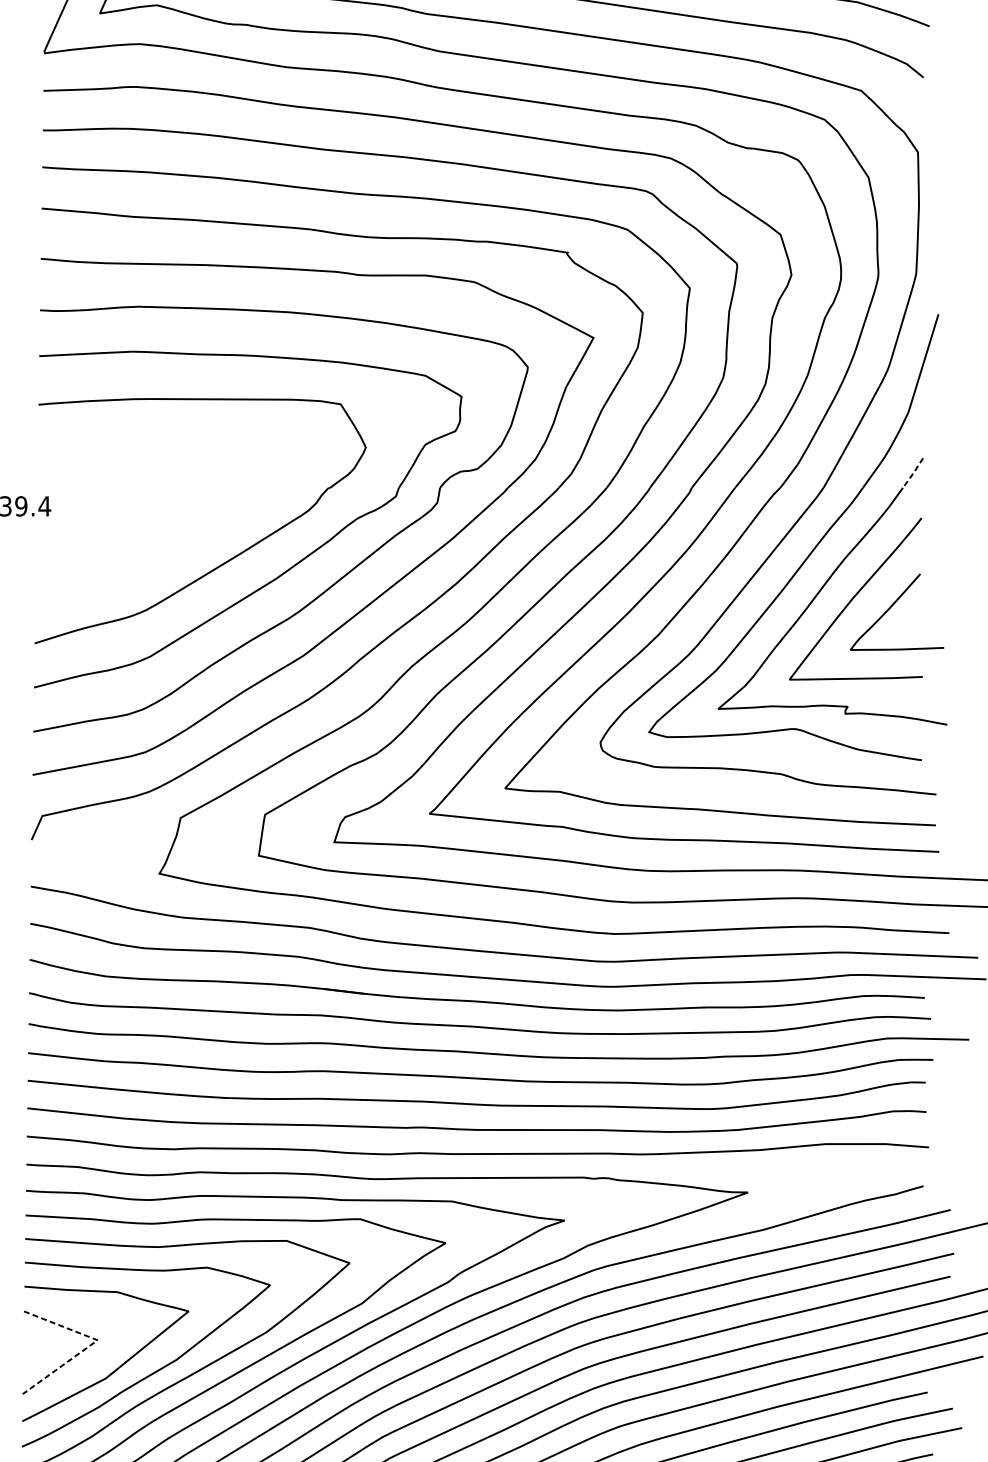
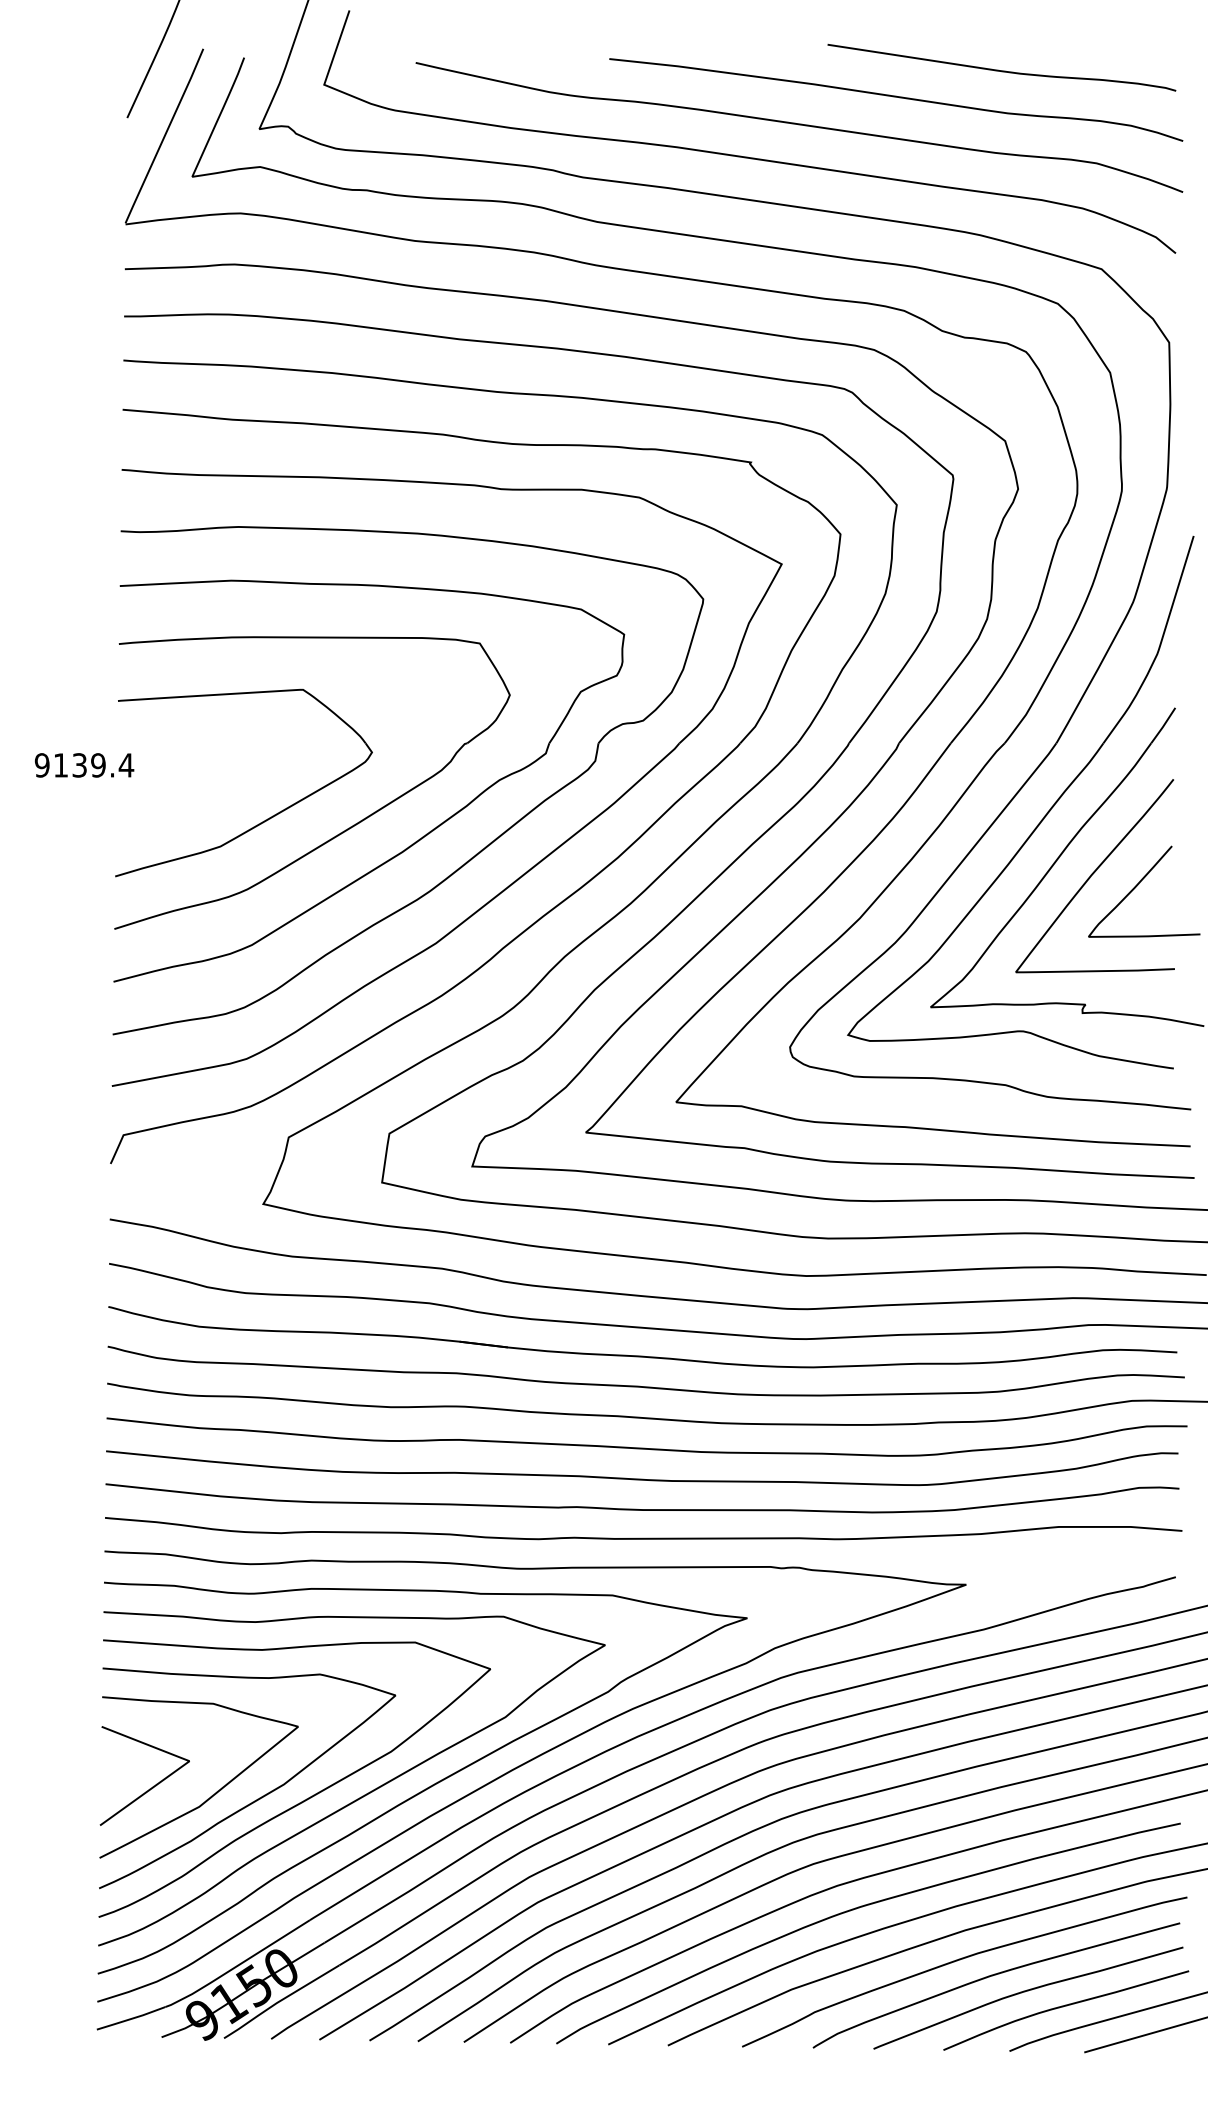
line: (913, 473) -> (1163, 726), dashed -> solid
part: (161, 551) -> (265, 819), added
line: (92, 1343) -> (183, 1765), dashed -> solid

